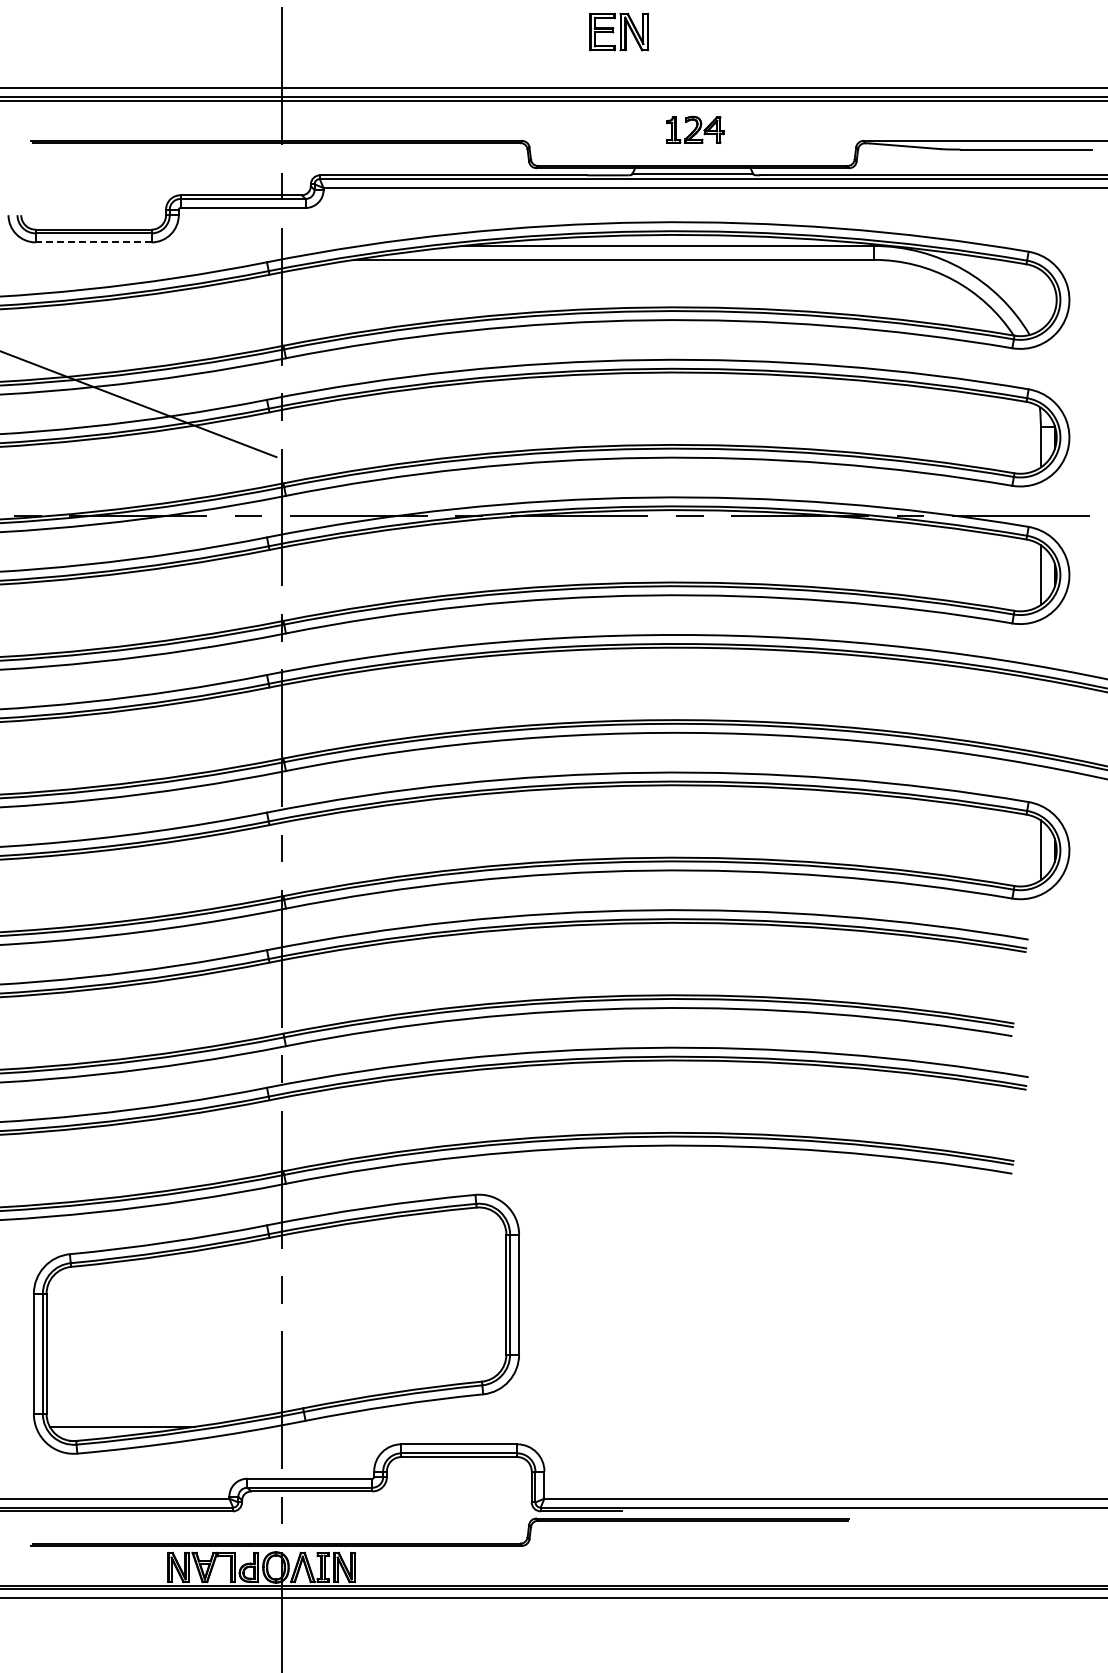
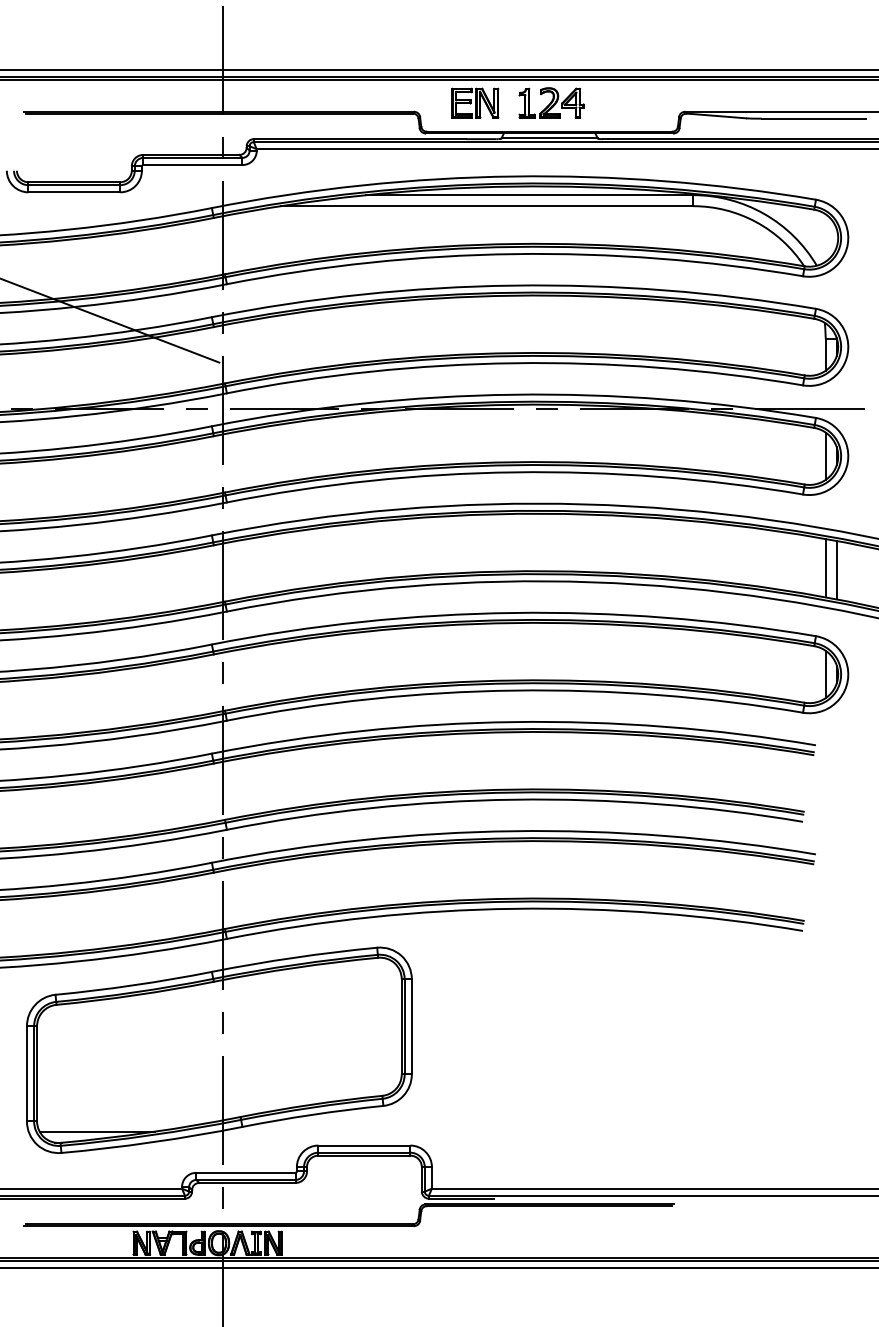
part: (619, 31) -> (475, 102), moved
part: (695, 129) -> (551, 102), size x1.43
line: (93, 242) -> (74, 192), dashed -> solid
line: (1041, 716) -> (826, 568), added
line: (1054, 718) -> (836, 569), added

